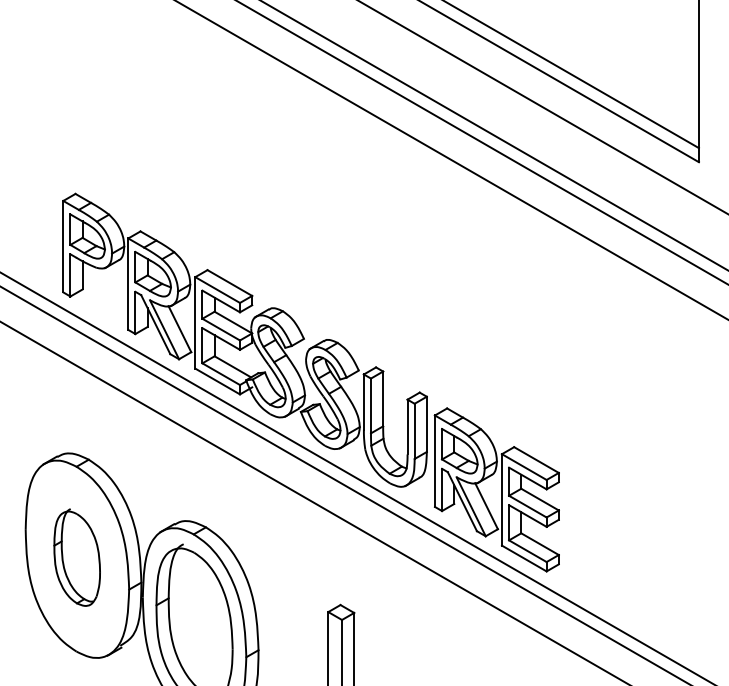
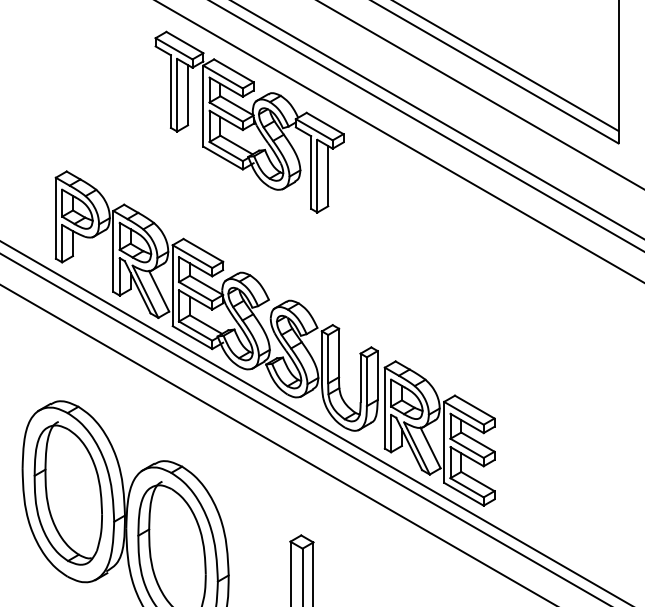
part: (282, 137) -> (249, 121), added
part: (76, 557) -> (67, 493), size x1.67

